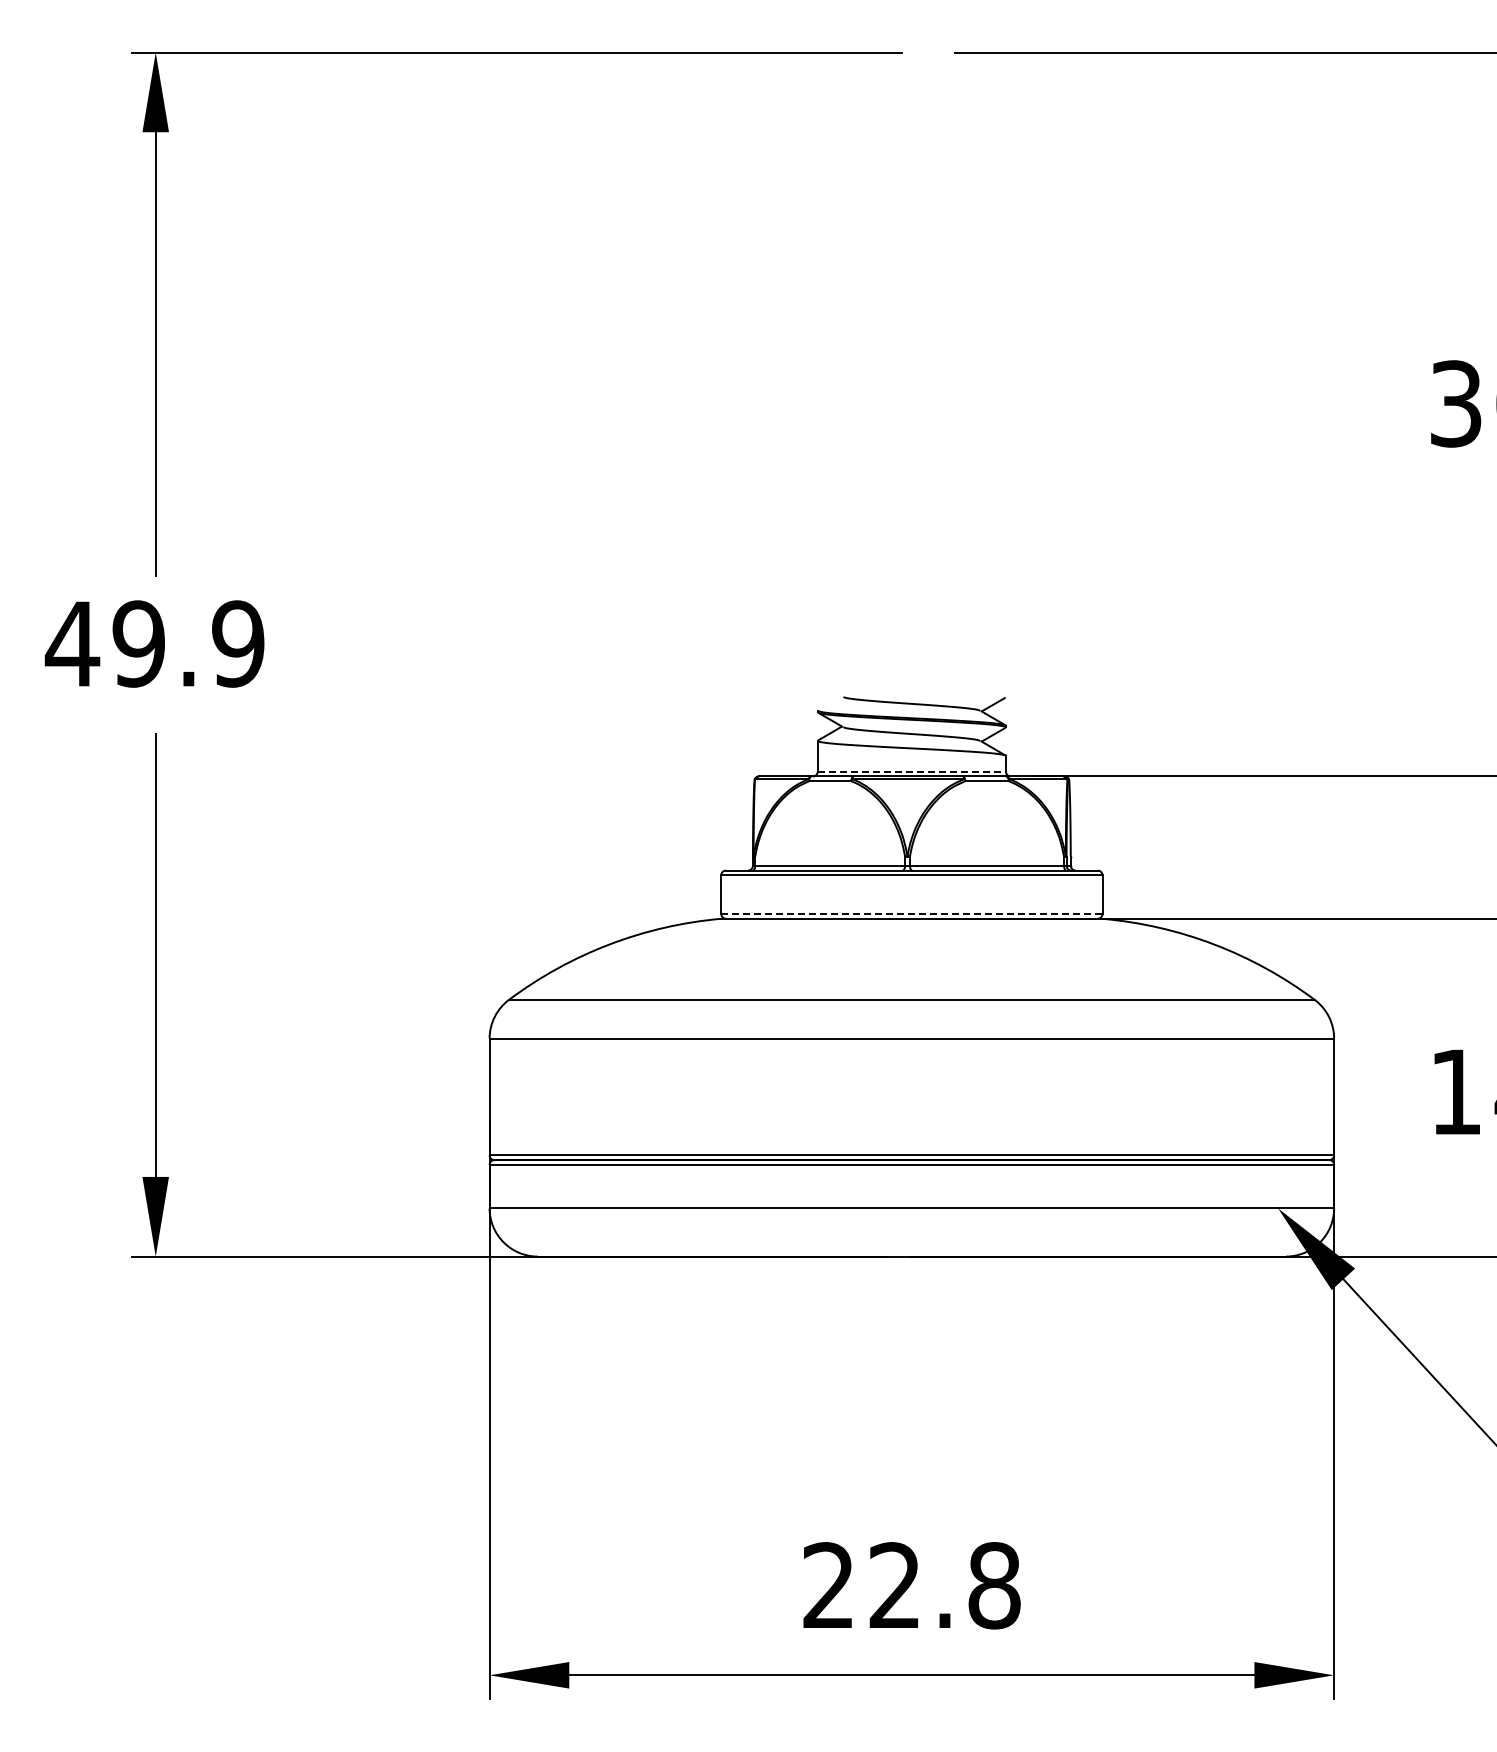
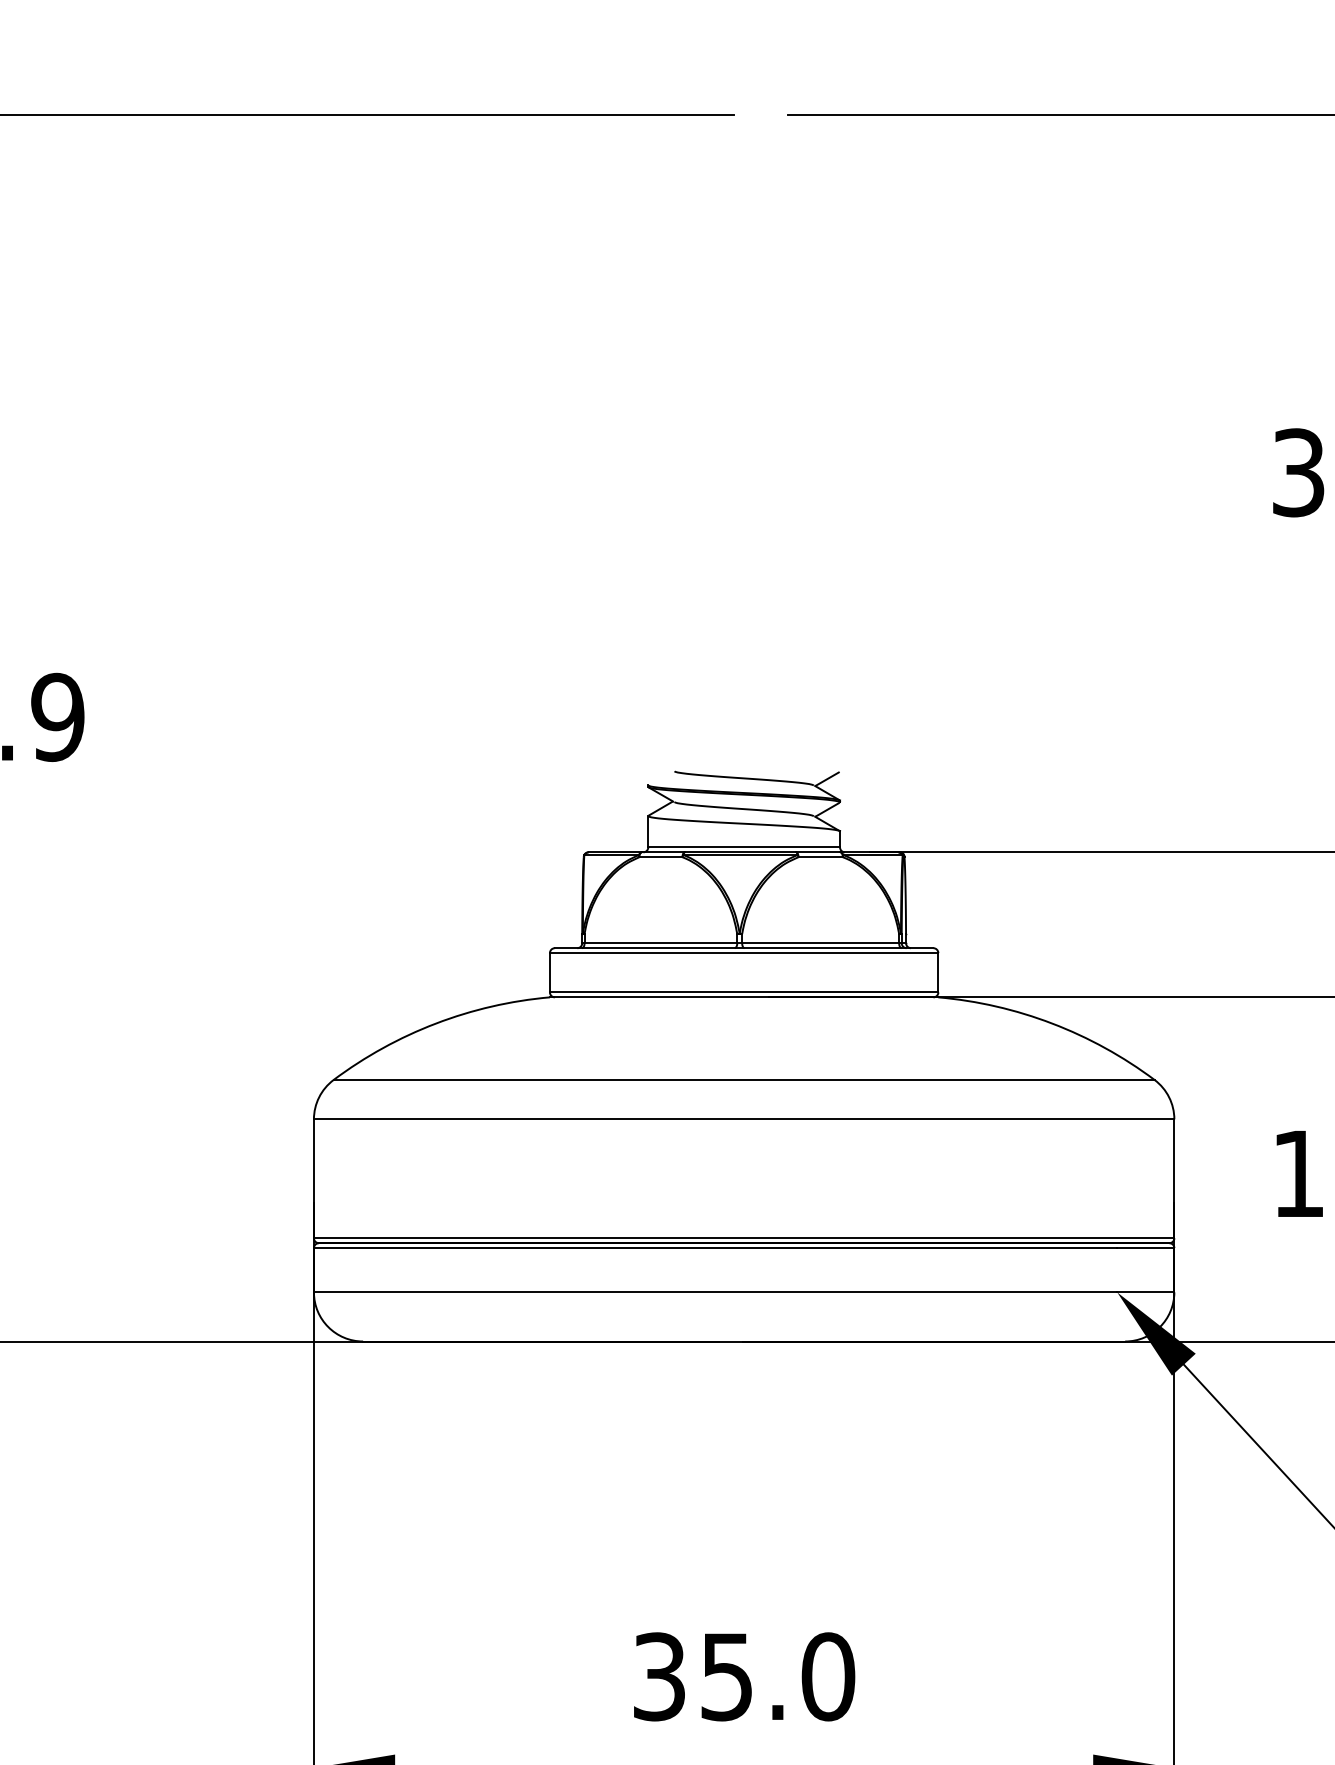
line: (912, 771) -> (744, 847), dashed -> solid
line: (911, 913) -> (743, 991), dashed -> solid
text: (911, 1585) -> (743, 1676), 22.8 -> 35.0

